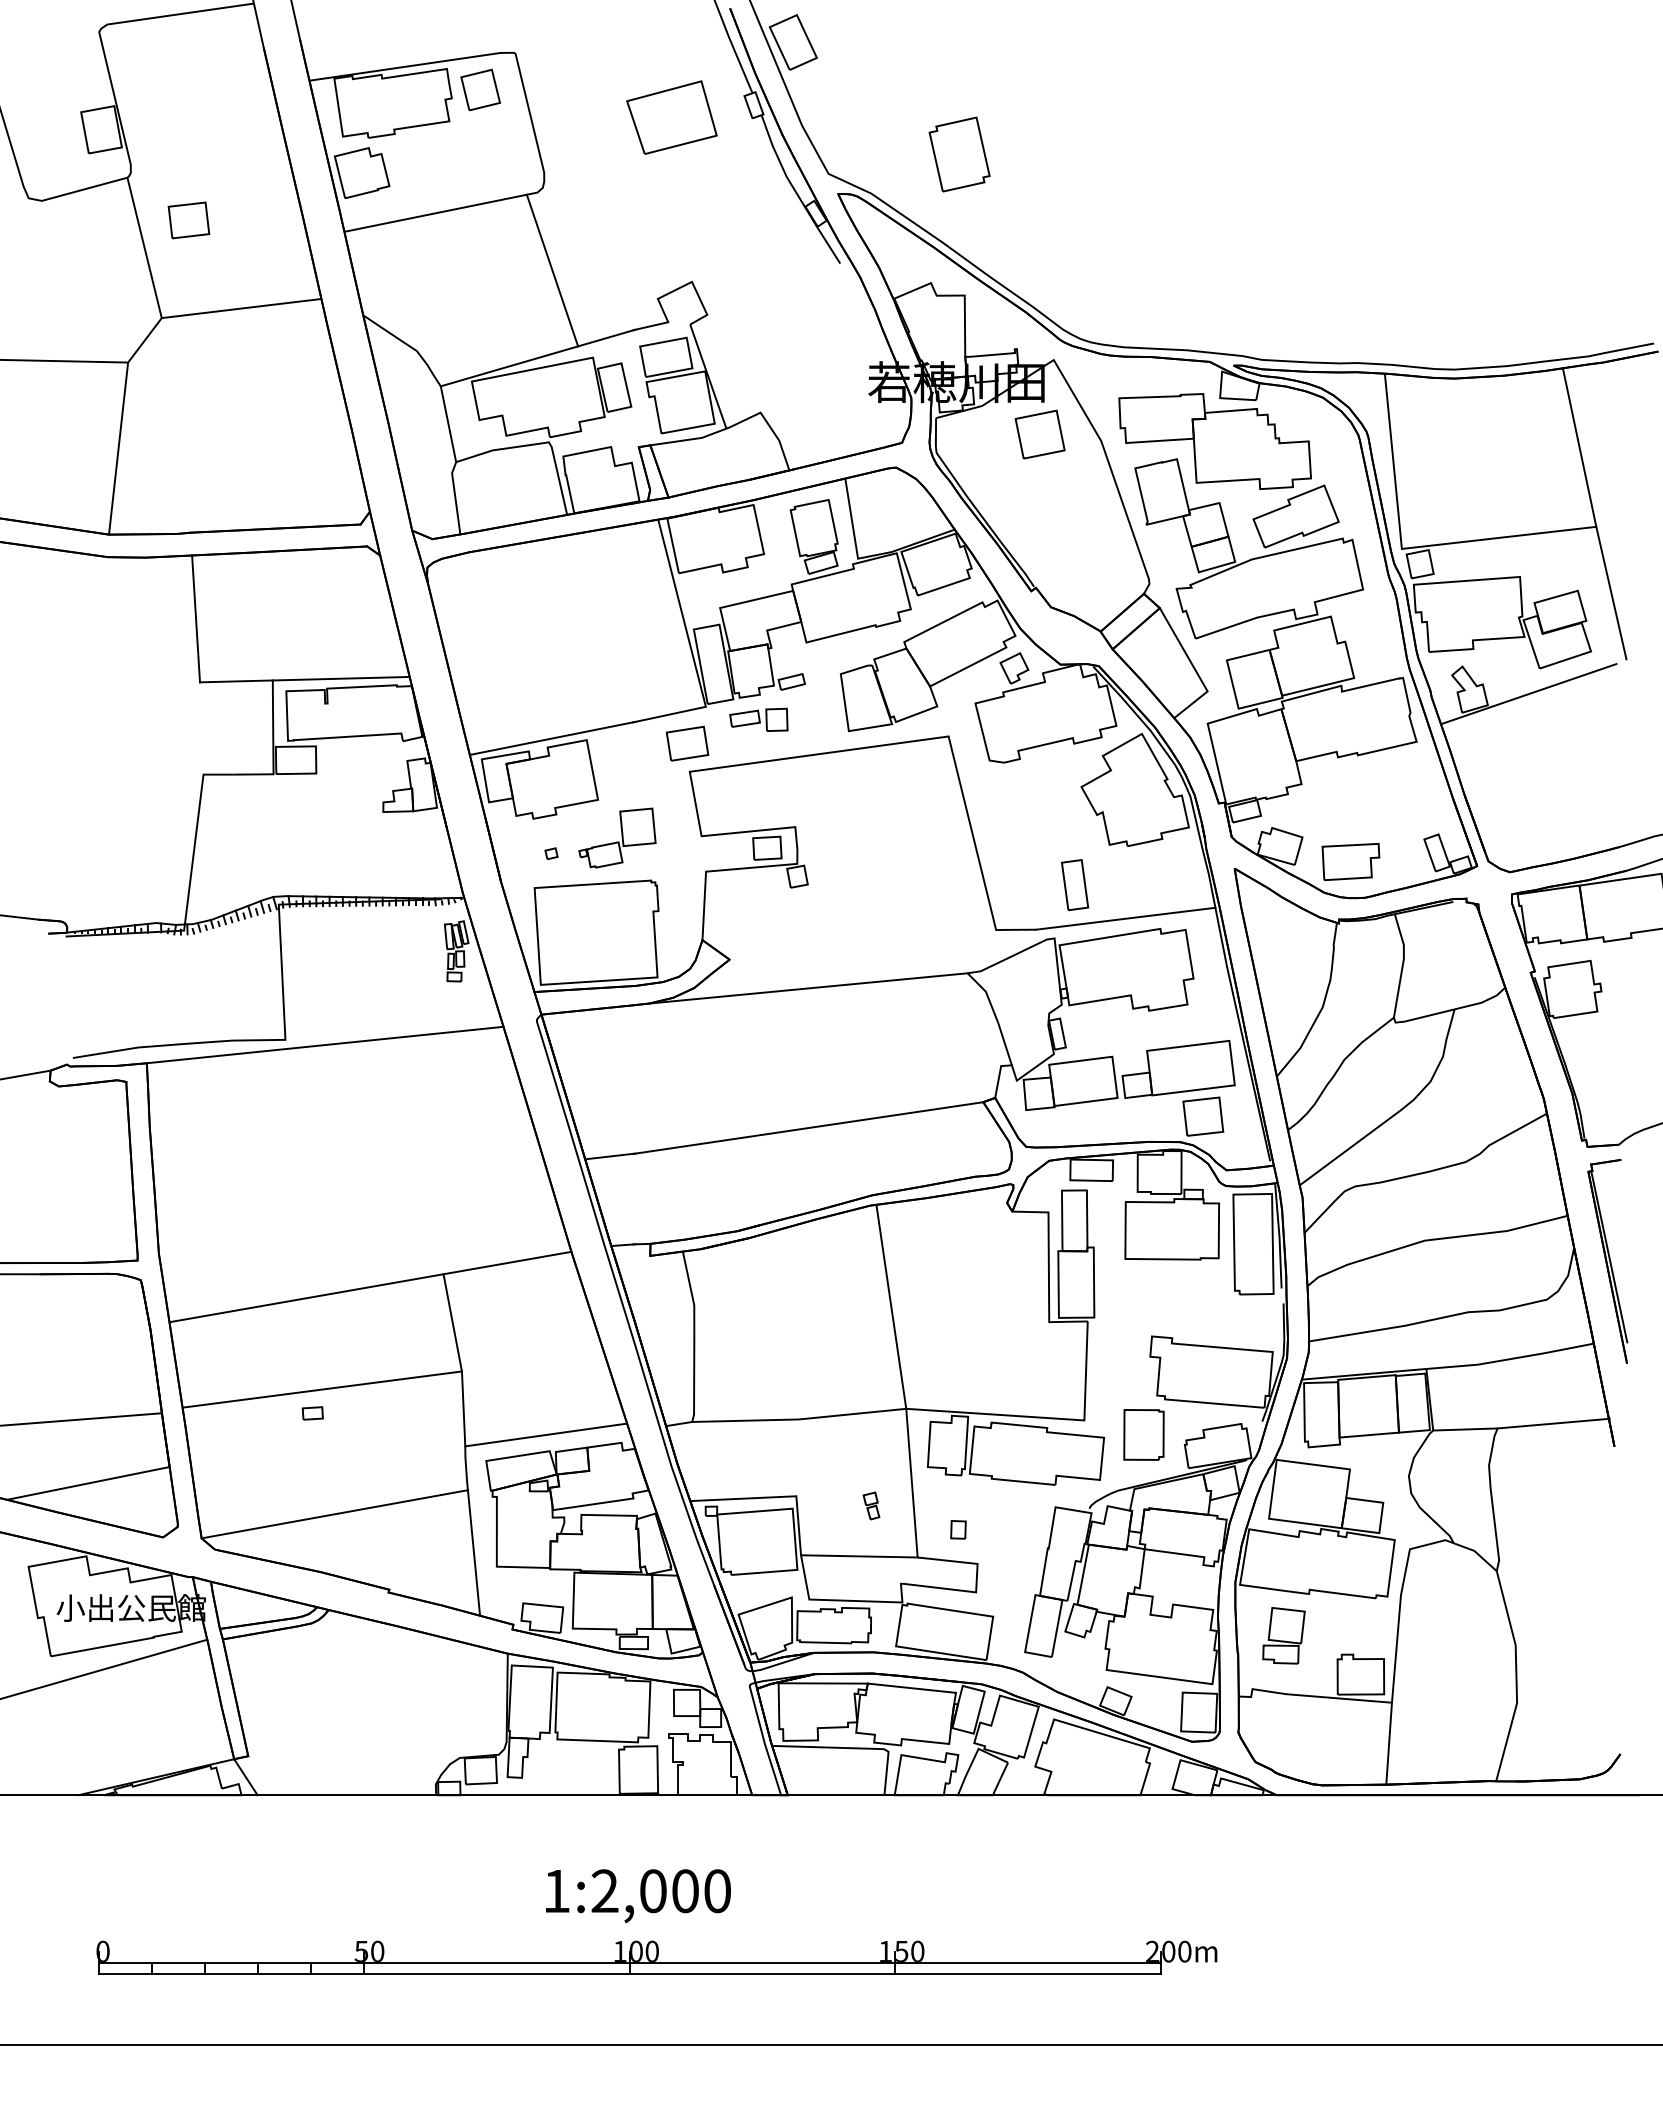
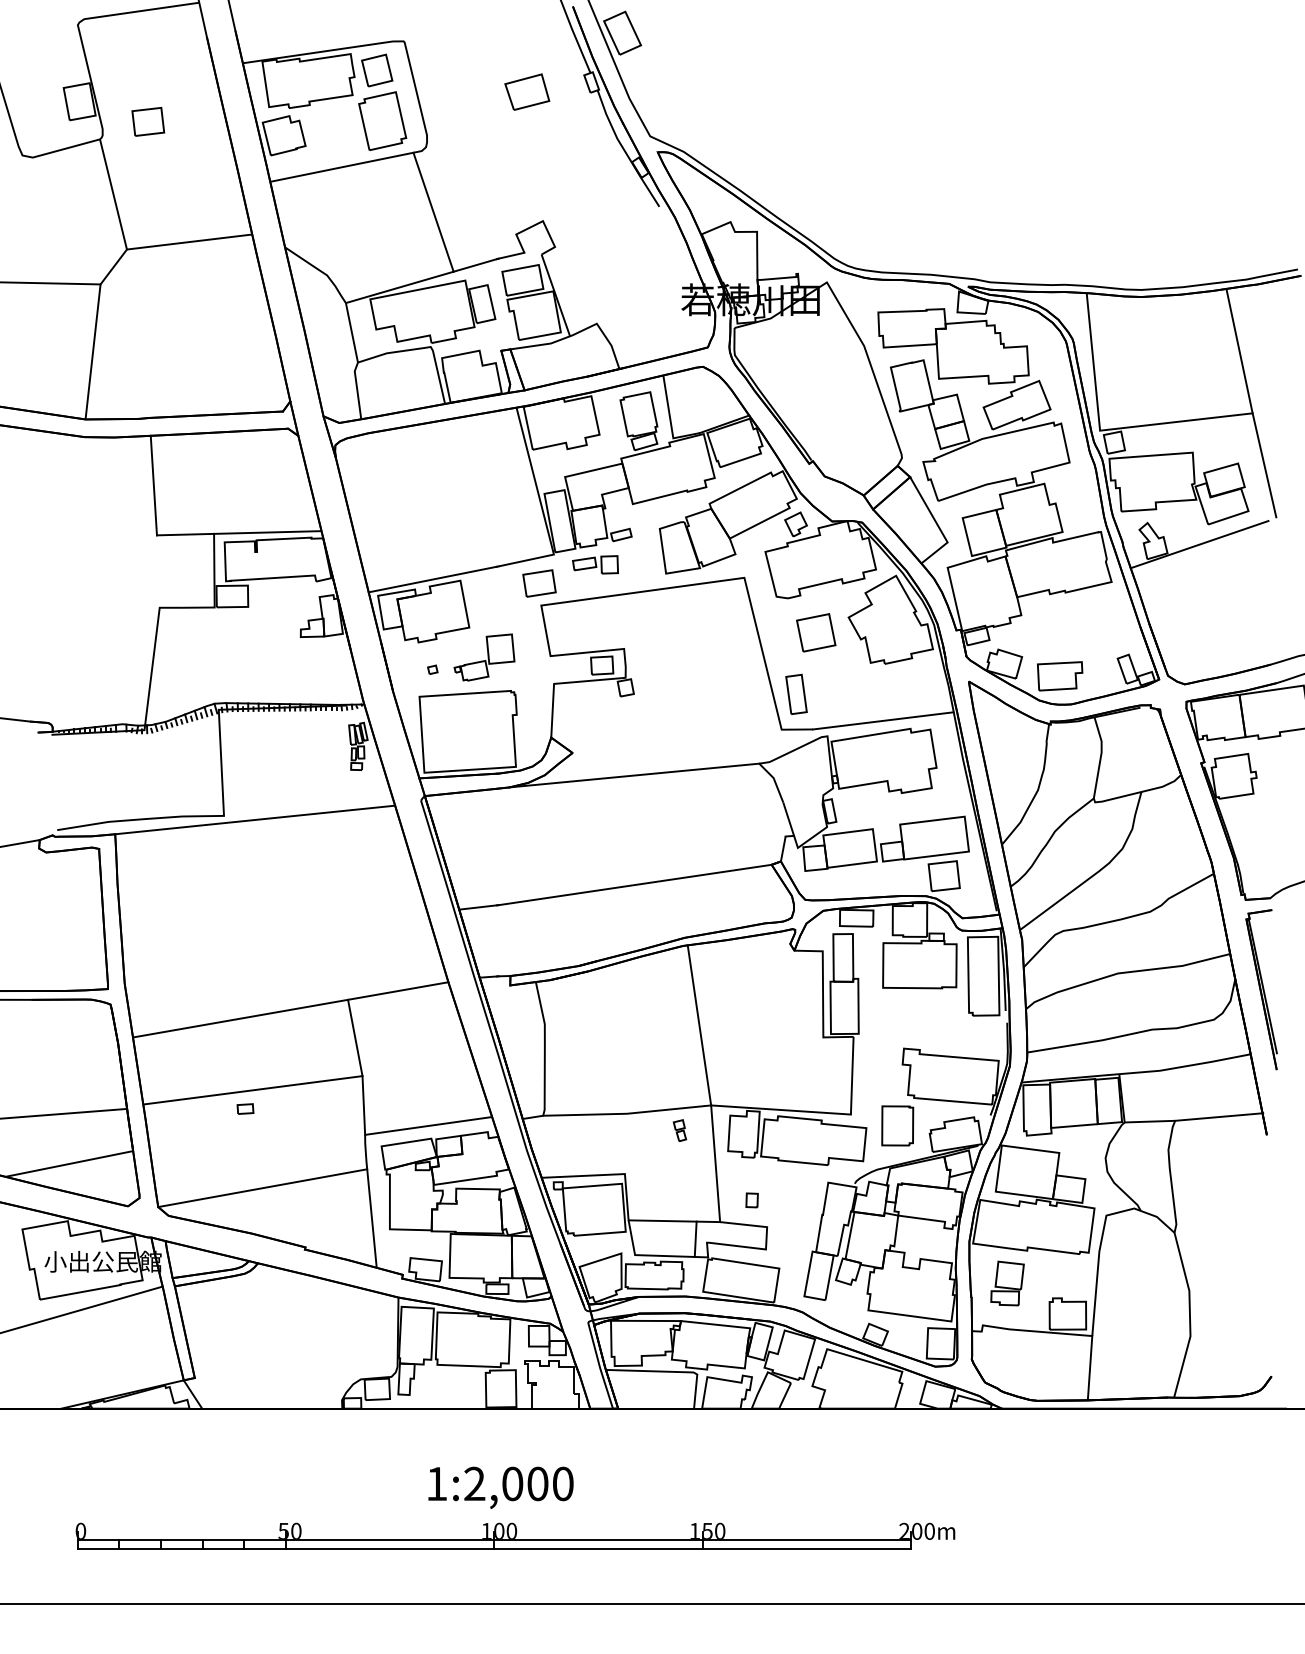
part: (671, 117) -> (526, 92), size x0.62
part: (959, 154) -> (382, 121), moved
part: (188, 220) -> (147, 121), moved
part: (1039, 434) -> (815, 632), moved
part: (1075, 884) -> (796, 693), moved
part: (871, 1505) -> (679, 1130), moved
line: (886, 1578) -> (695, 1238), added

